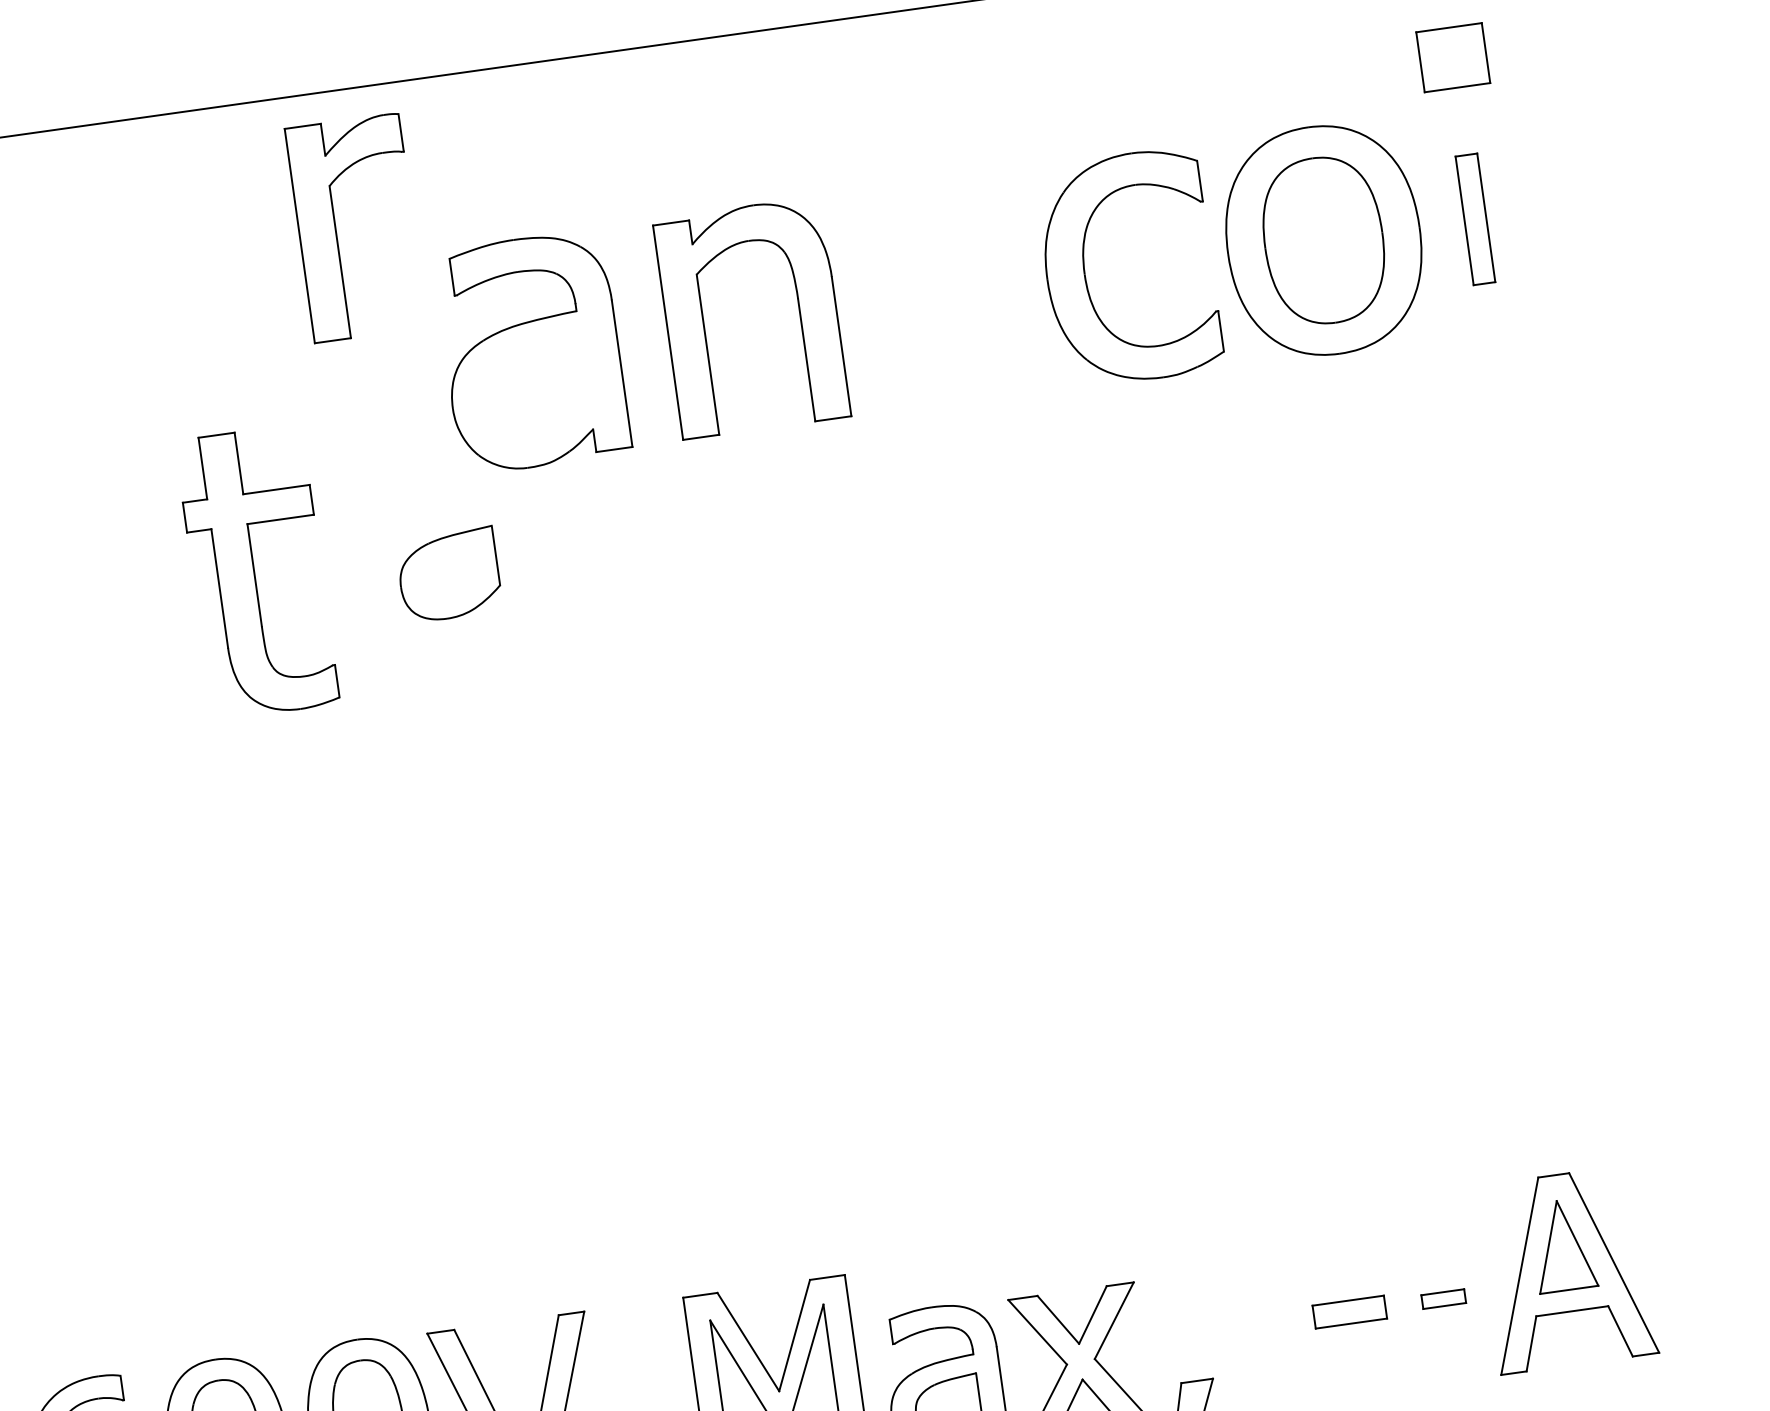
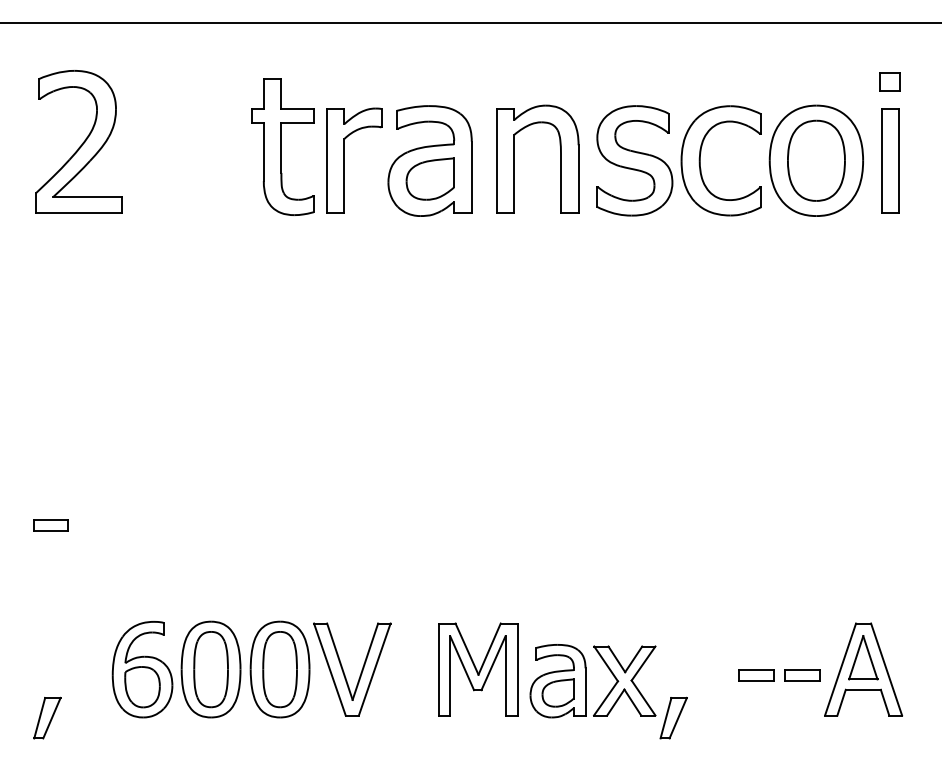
part: (1450, 56) -> (889, 81), size x0.62
part: (1475, 218) -> (890, 160), size x1.67
part: (335, 230) -> (344, 160), moved
part: (950, 292) -> (634, 160), added
part: (256, 571) -> (282, 146), moved
part: (446, 574) -> (429, 178), moved
part: (1443, 1299) -> (802, 675), size x1.67

